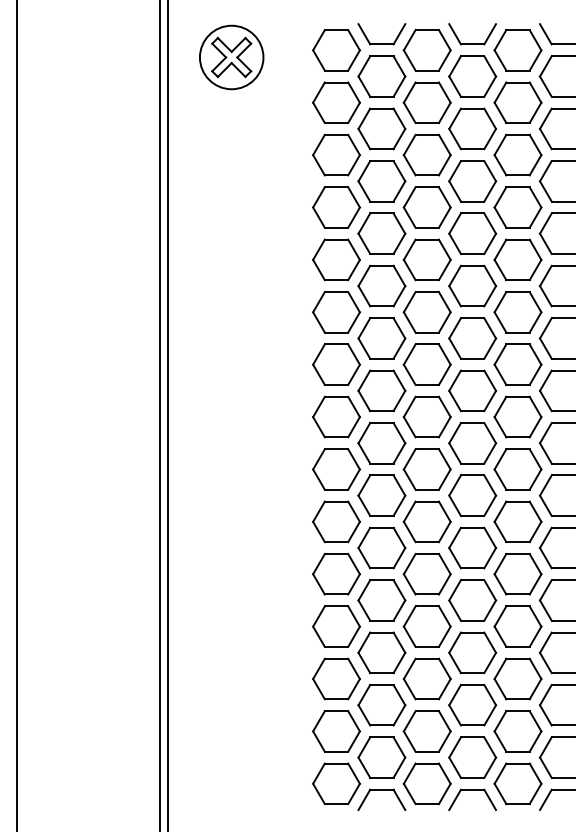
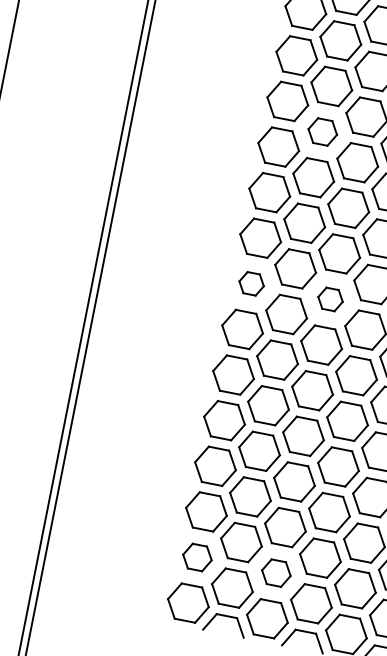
part: (381, 233) -> (322, 131), size x0.7
part: (336, 416) -> (251, 283), size x0.6
part: (426, 416) -> (330, 298), size x0.6
part: (336, 731) -> (197, 557), size x0.7
part: (426, 731) -> (275, 573), size x0.7

